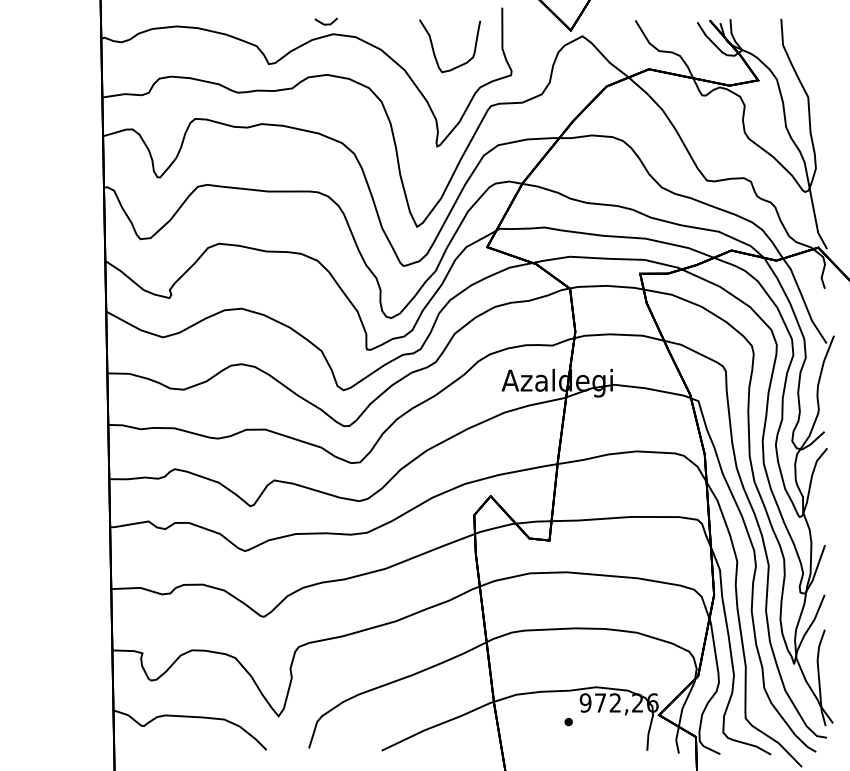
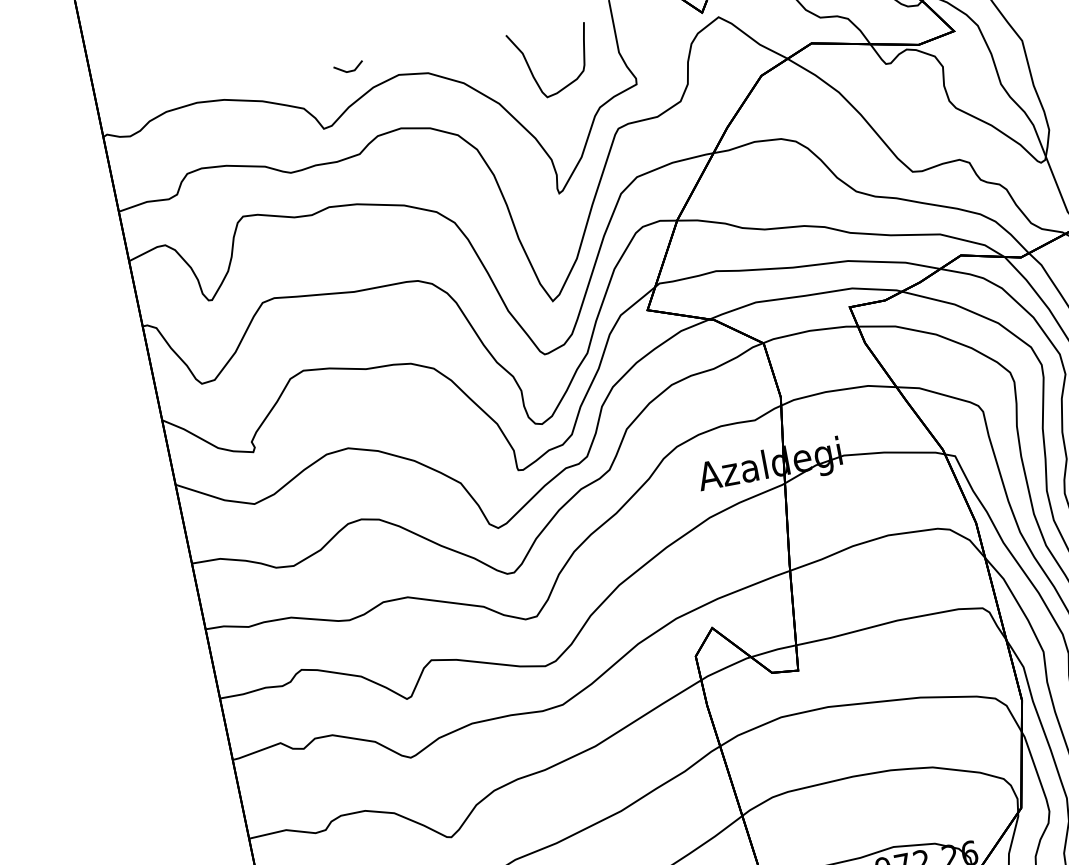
line: (325, 23) -> (348, 70), moved

